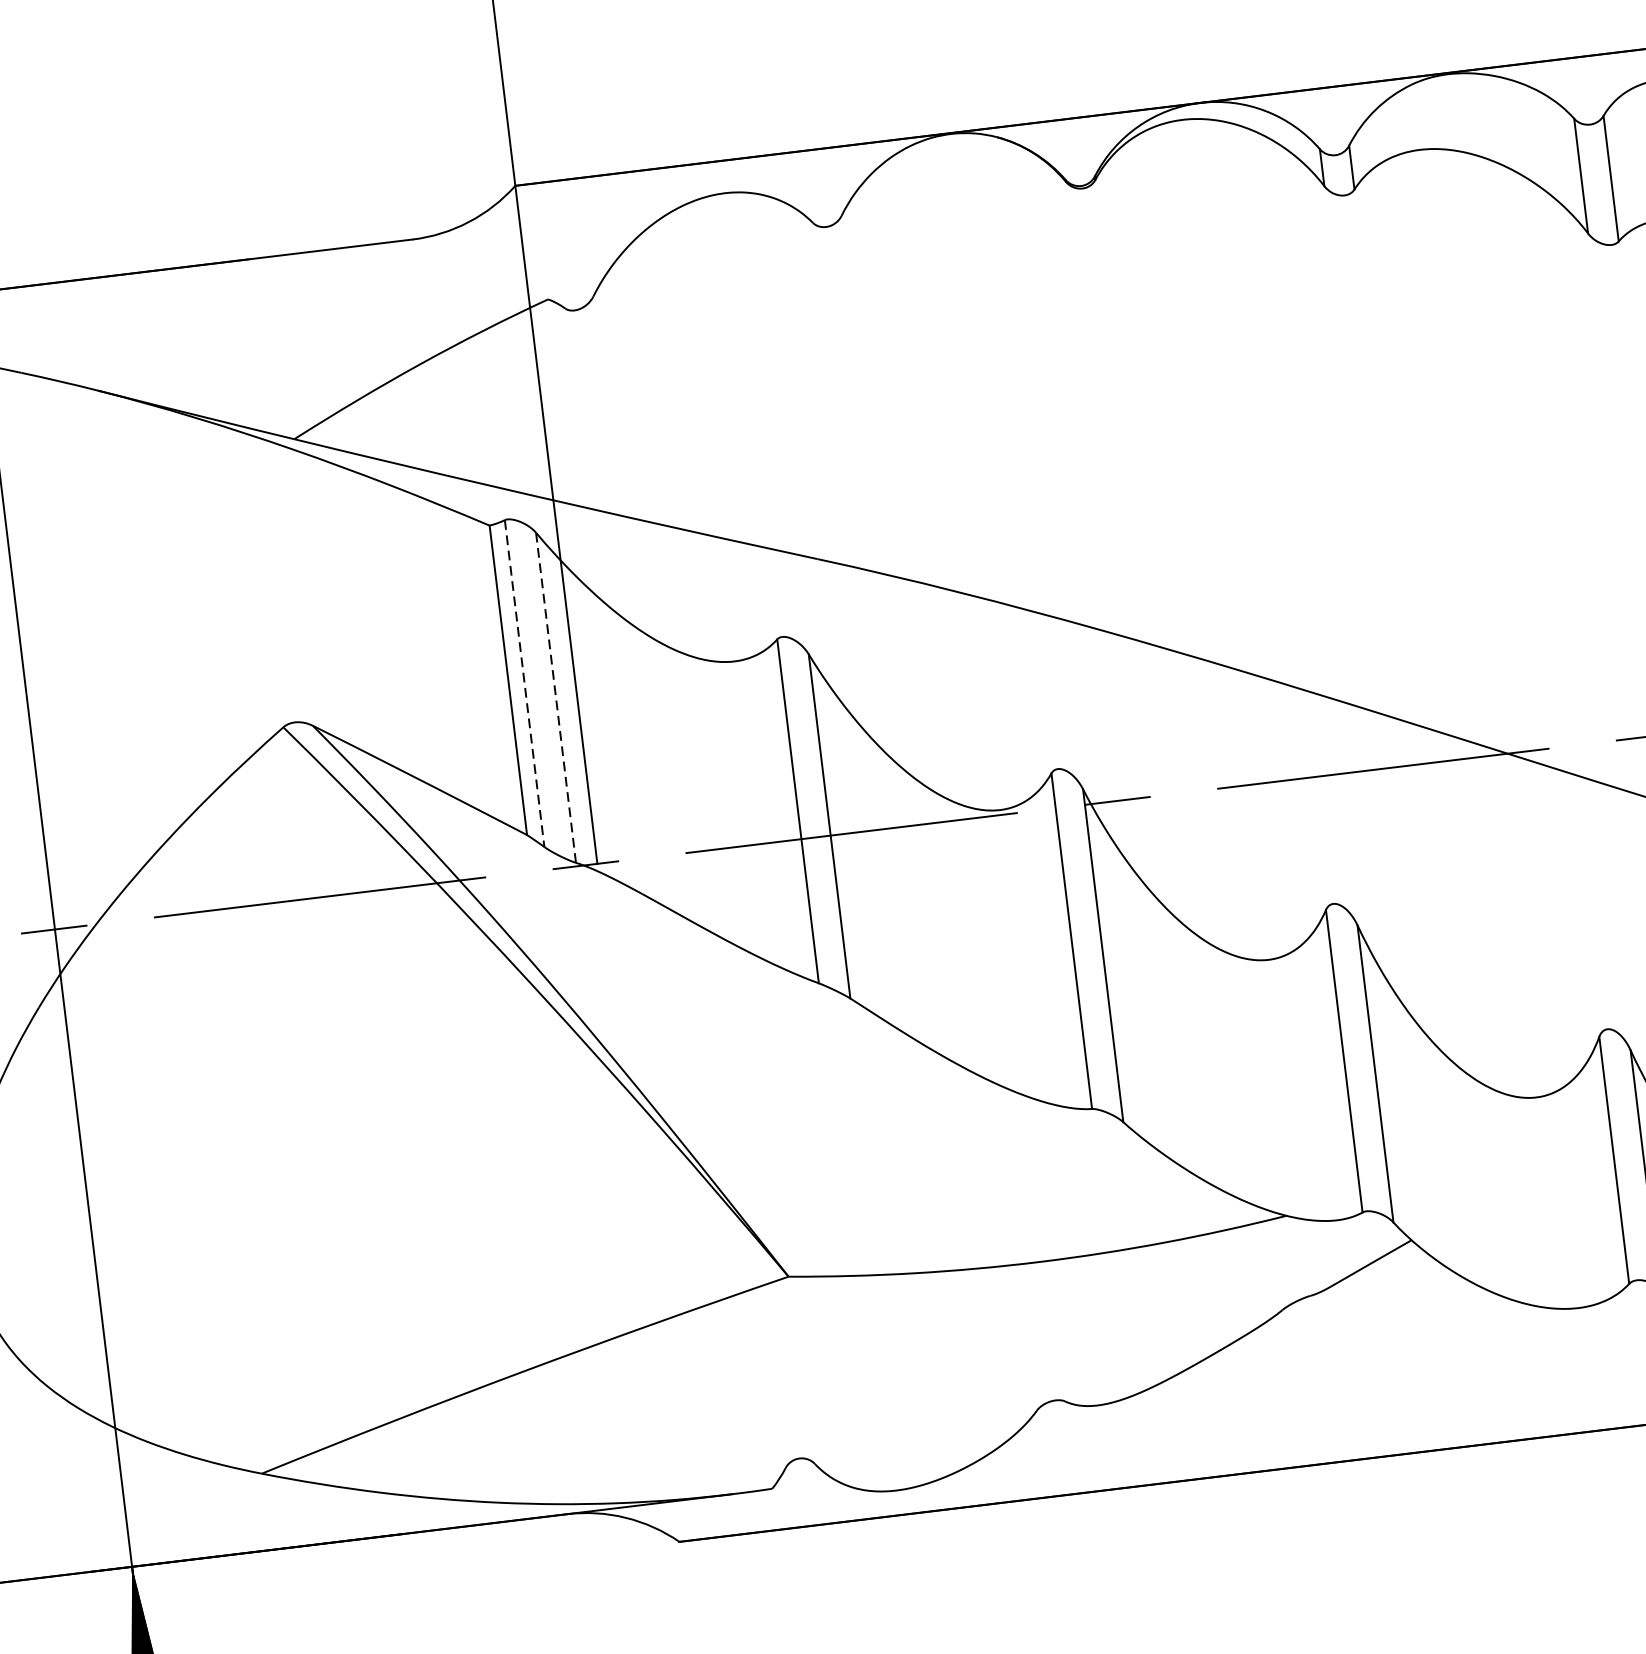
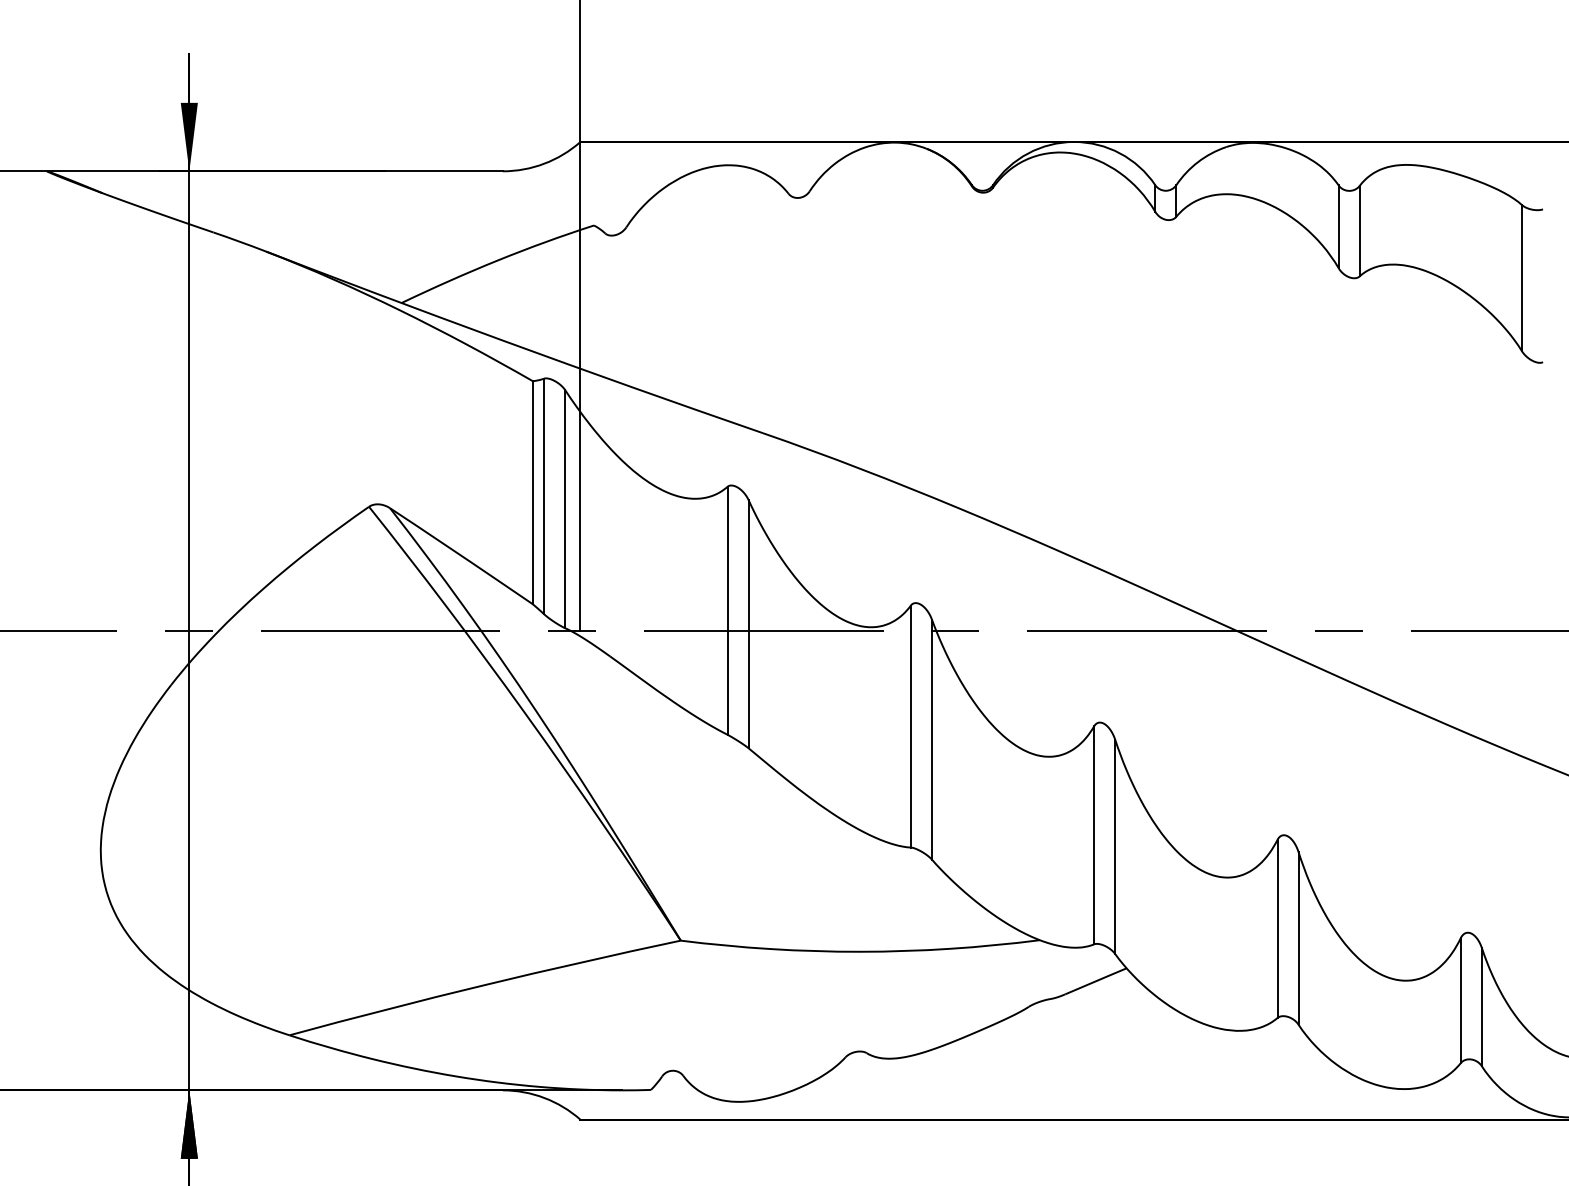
line: (525, 683) -> (544, 496), dashed -> solid
line: (556, 698) -> (565, 509), dashed -> solid

